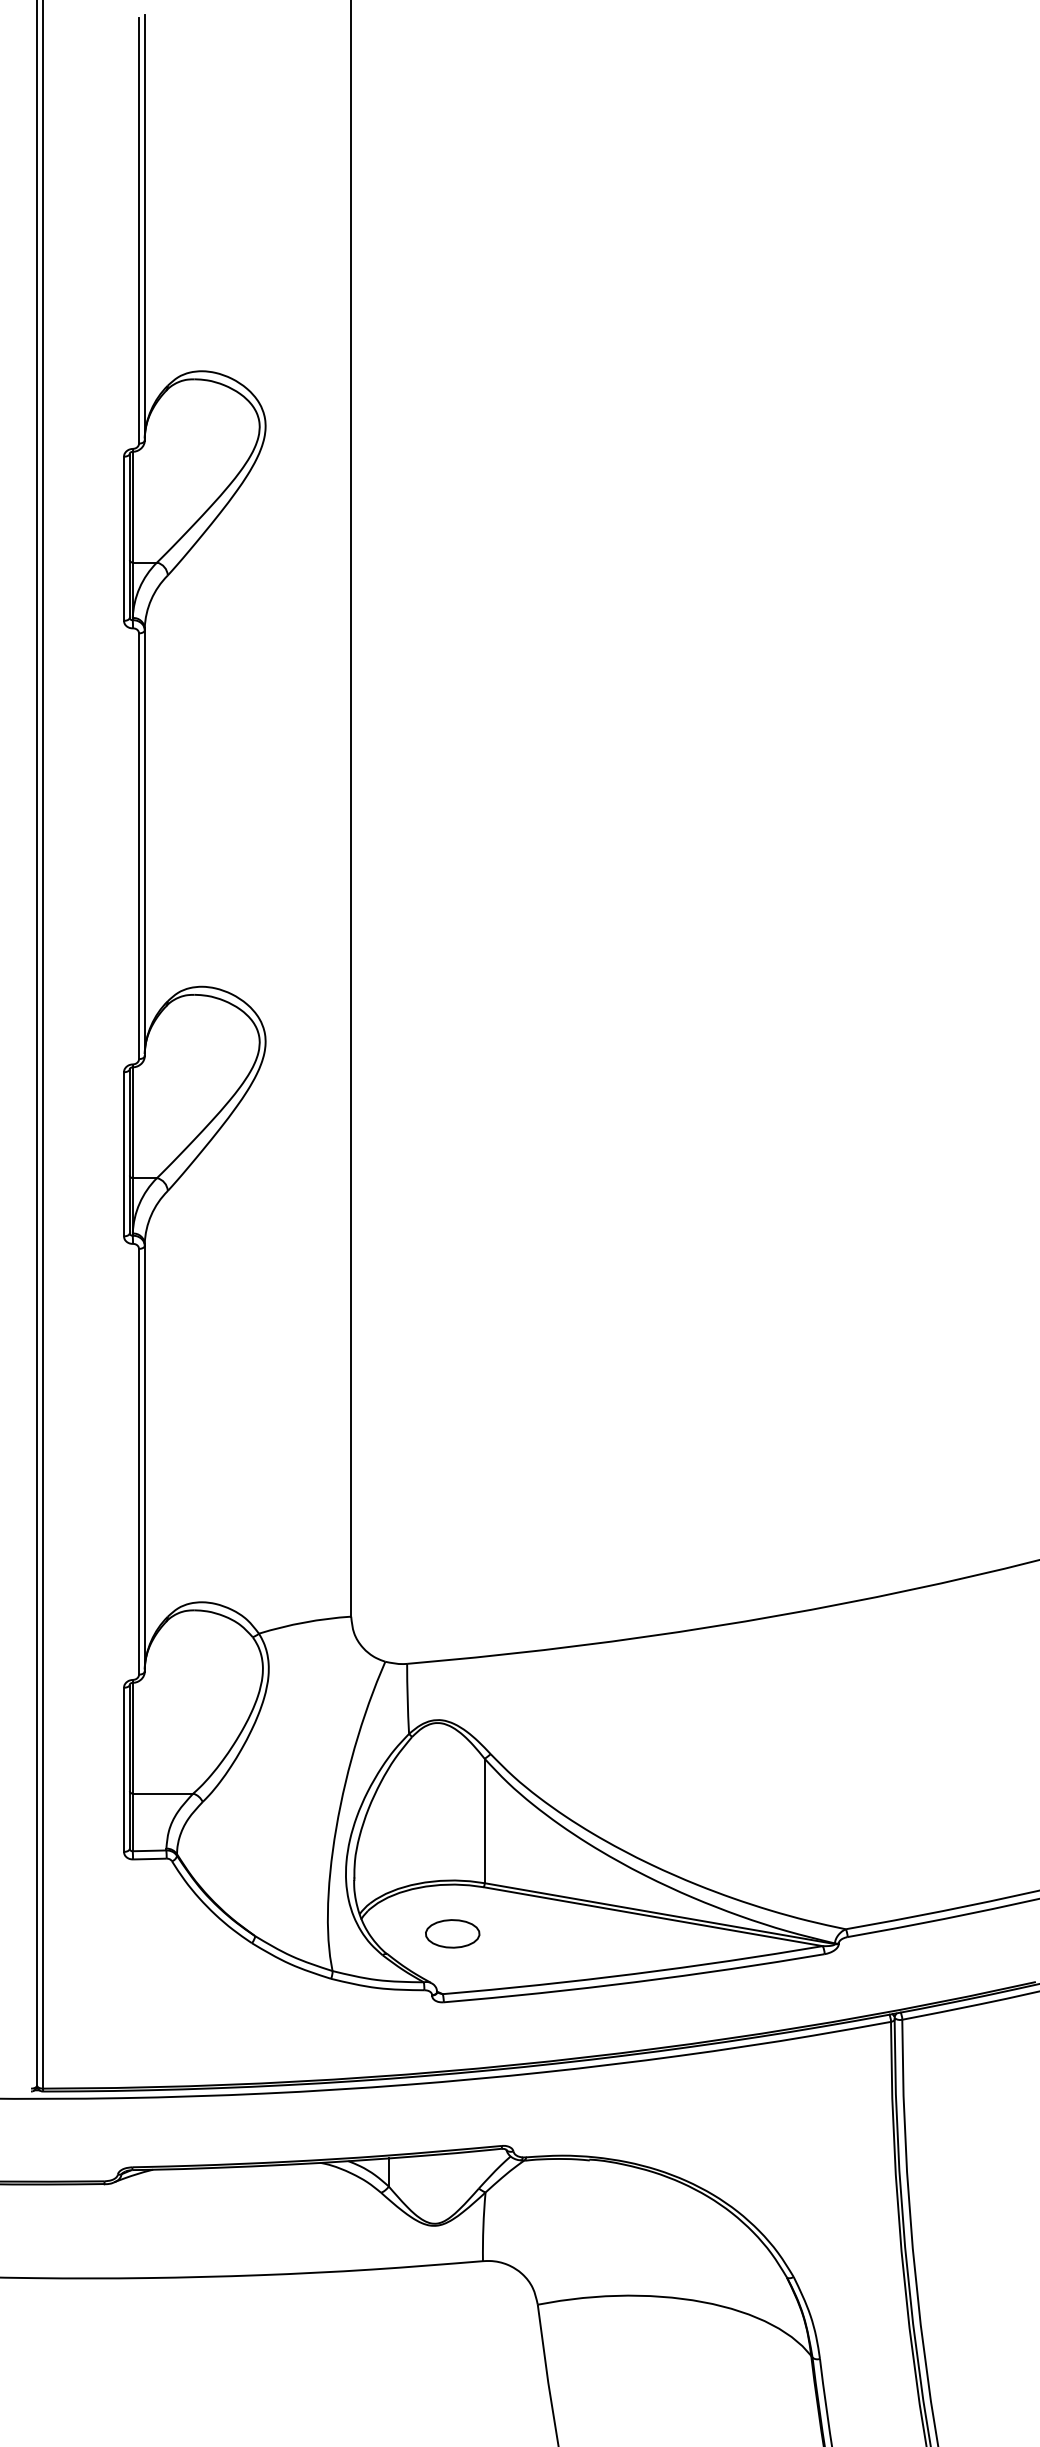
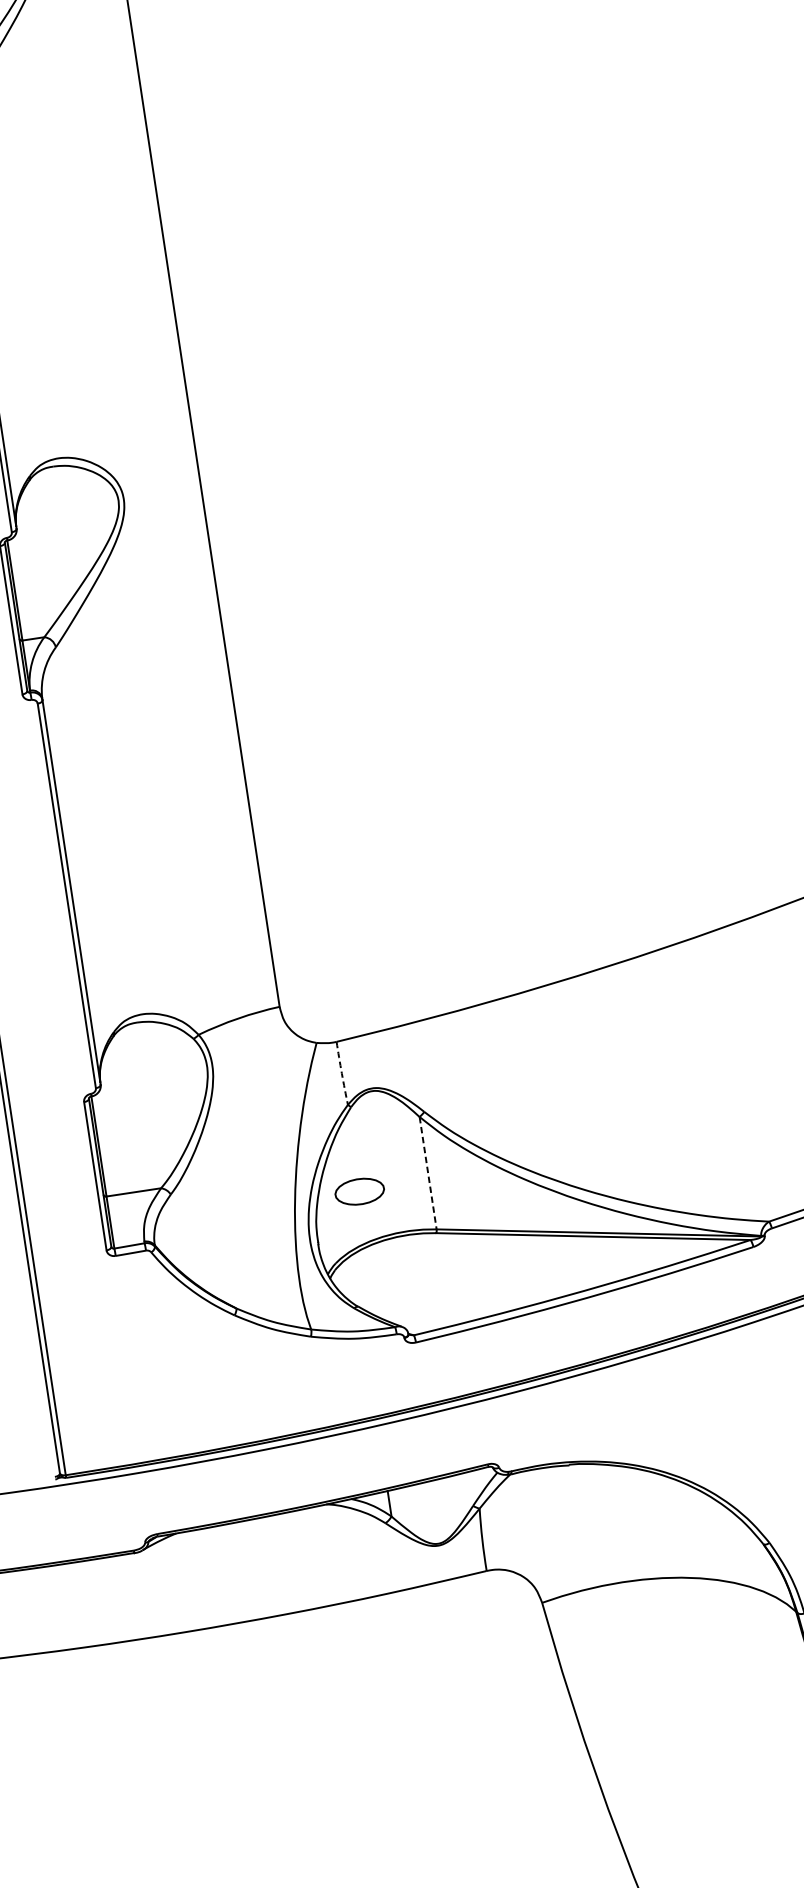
arc: (407, 1698) -> (341, 1073), solid -> dashed
line: (484, 1821) -> (428, 1173), solid -> dashed
part: (452, 1933) -> (359, 1191), moved

